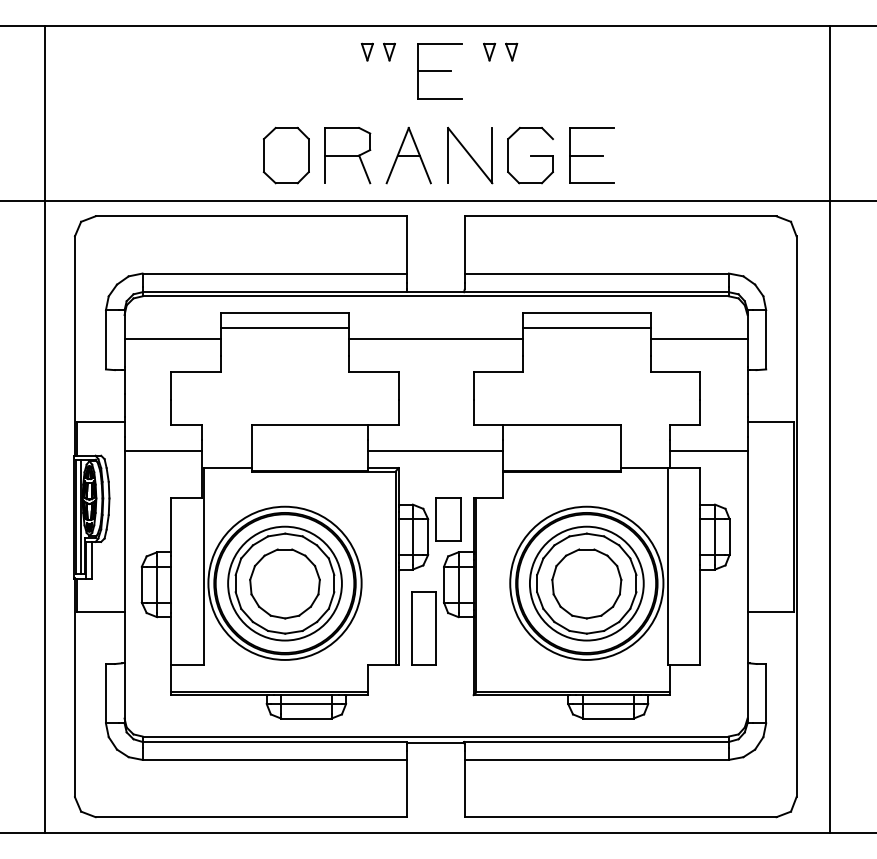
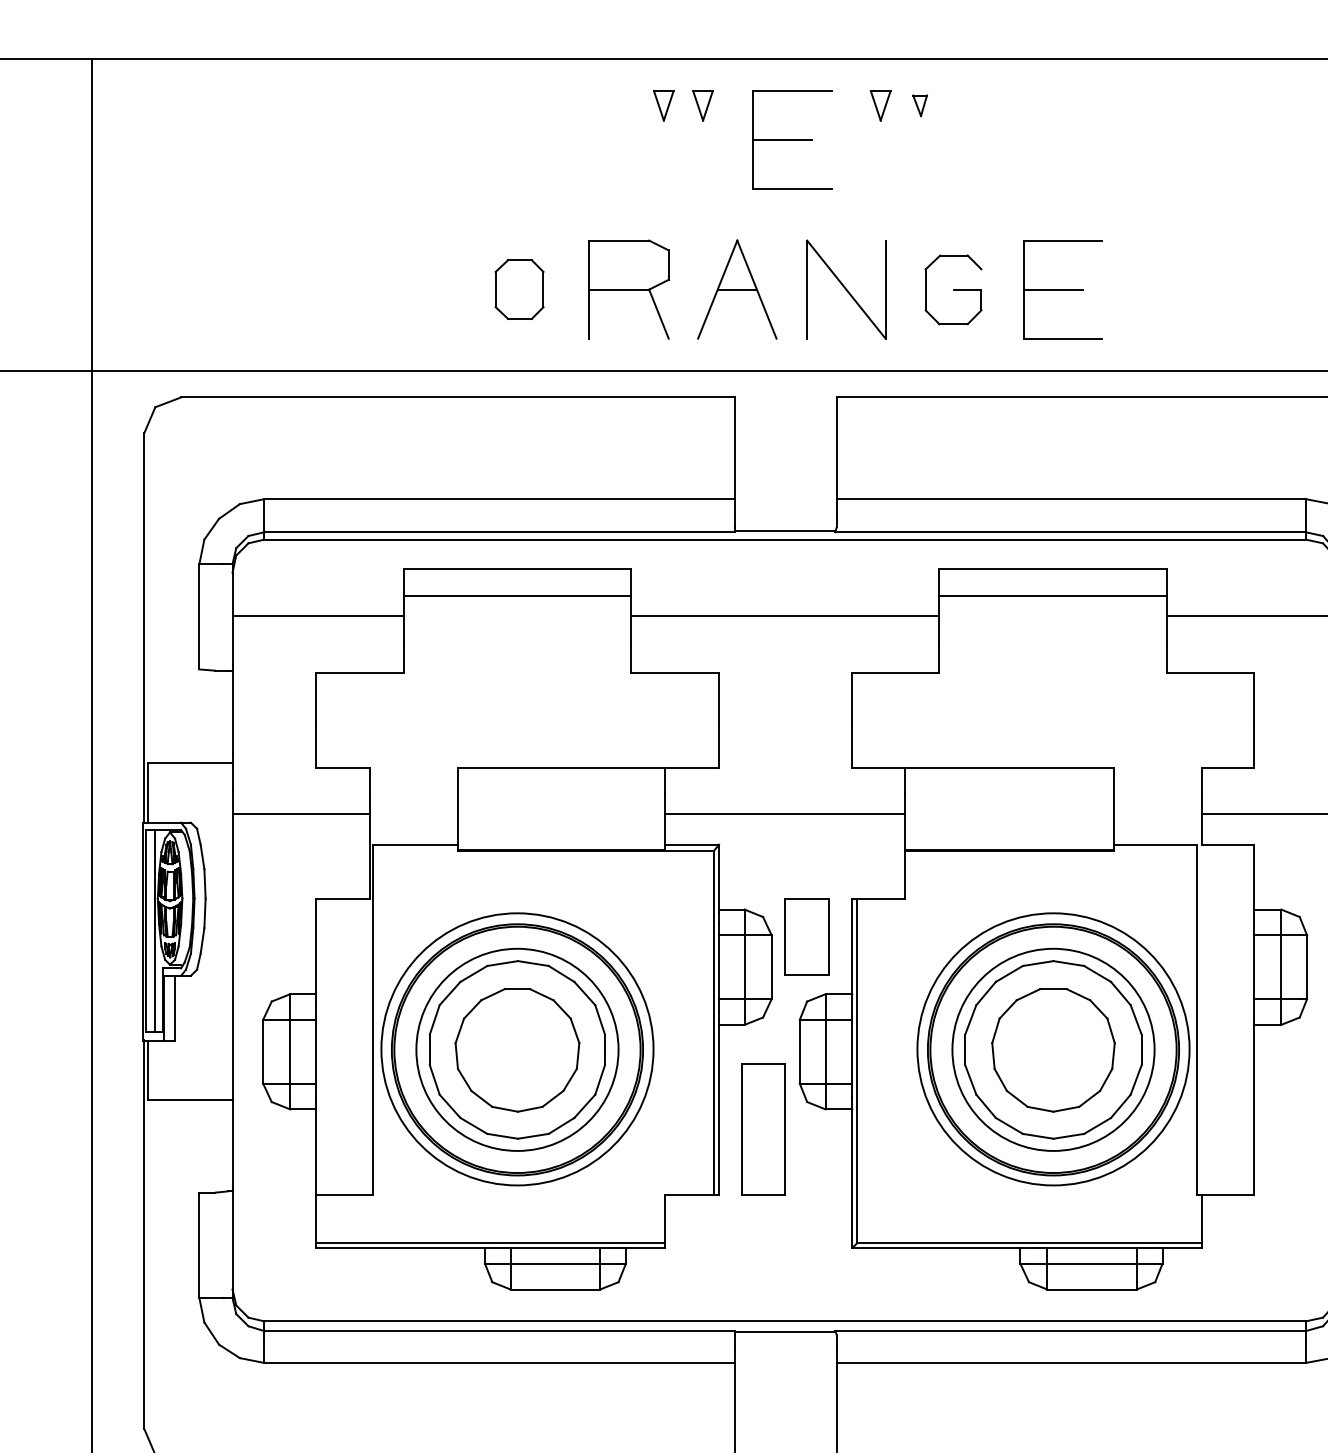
part: (511, 51) -> (919, 104), size x0.7
part: (285, 155) -> (518, 289), size x0.6
part: (530, 155) -> (953, 289), size x0.7

